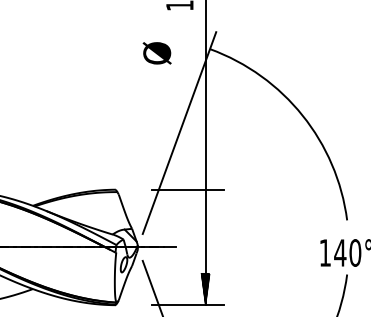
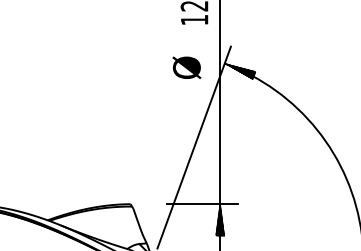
text: (156, 53) -> (186, 67), moved
hatch: (225, 56) -> (240, 70), added
hatch: (205, 205) -> (220, 219), added

